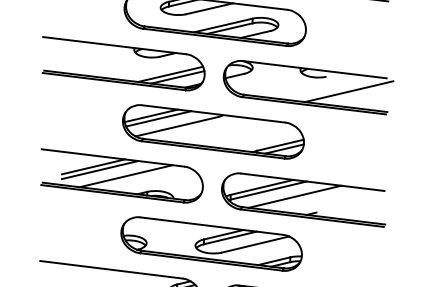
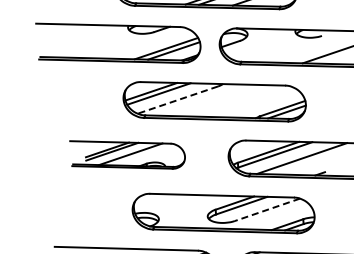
line: (176, 126) -> (177, 99), solid -> dashed
part: (121, 175) -> (127, 153), size x0.7
line: (255, 244) -> (267, 209), solid -> dashed

